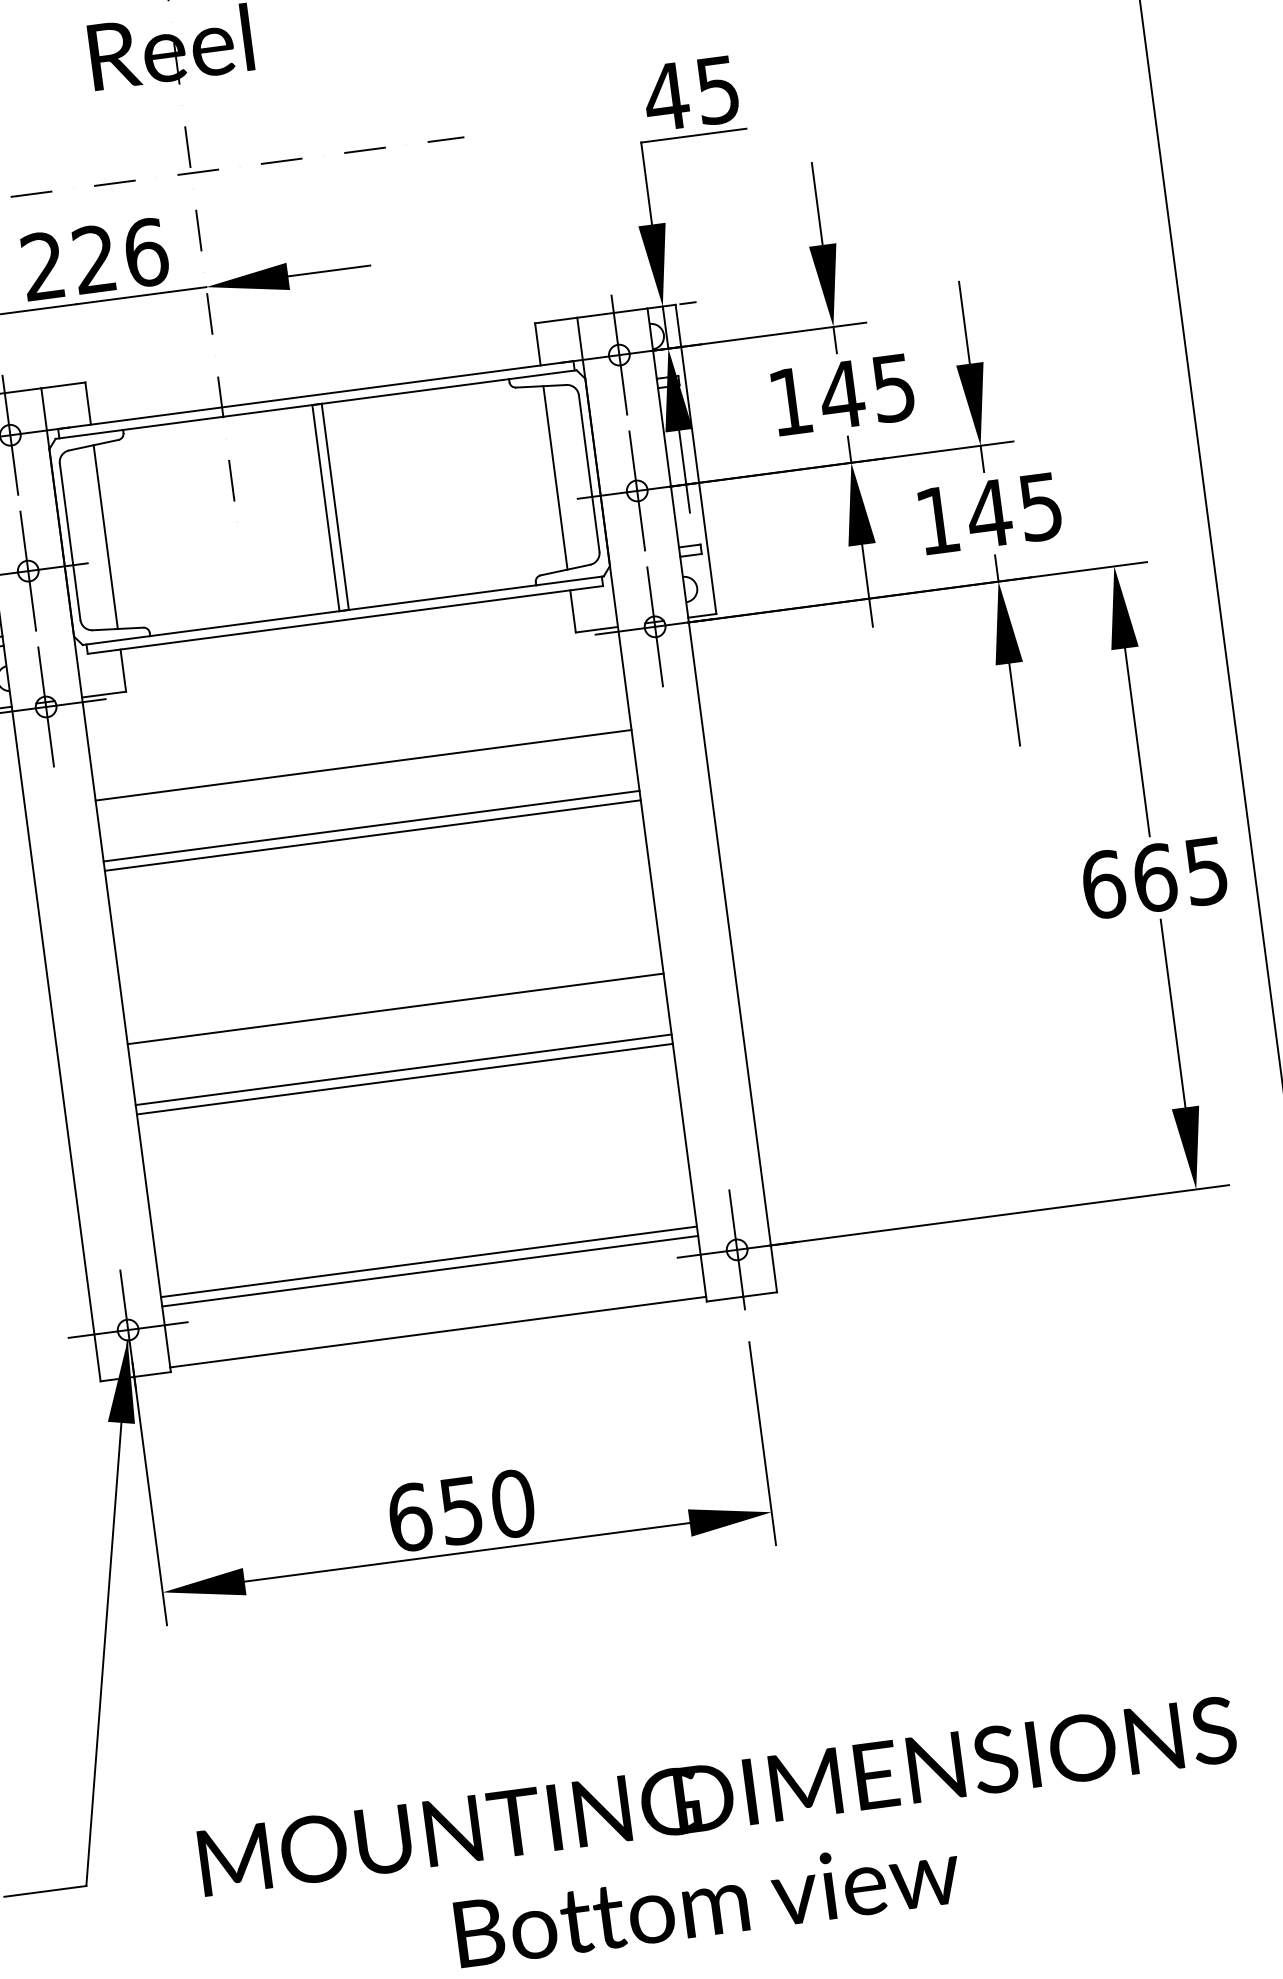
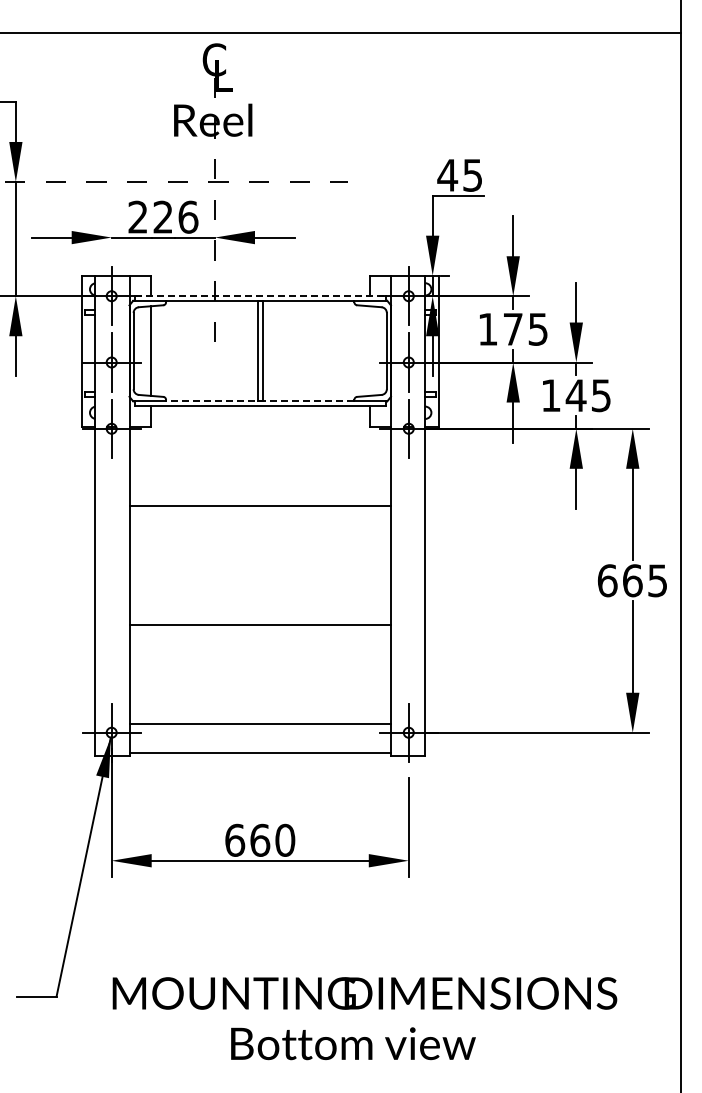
line: (315, 395) -> (260, 296), solid -> dashed
text: (840, 395) -> (512, 329), 145 -> 175
line: (555, 476) -> (370, 350), removed
line: (341, 611) -> (259, 401), solid -> dashed
line: (361, 764) -> (259, 476), removed
line: (371, 836) -> (259, 511), removed
line: (394, 1008) -> (259, 595), removed
line: (403, 1078) -> (259, 629), removed
line: (427, 1263) -> (259, 719), removed
text: (461, 1508) -> (260, 839), 650 -> 660

